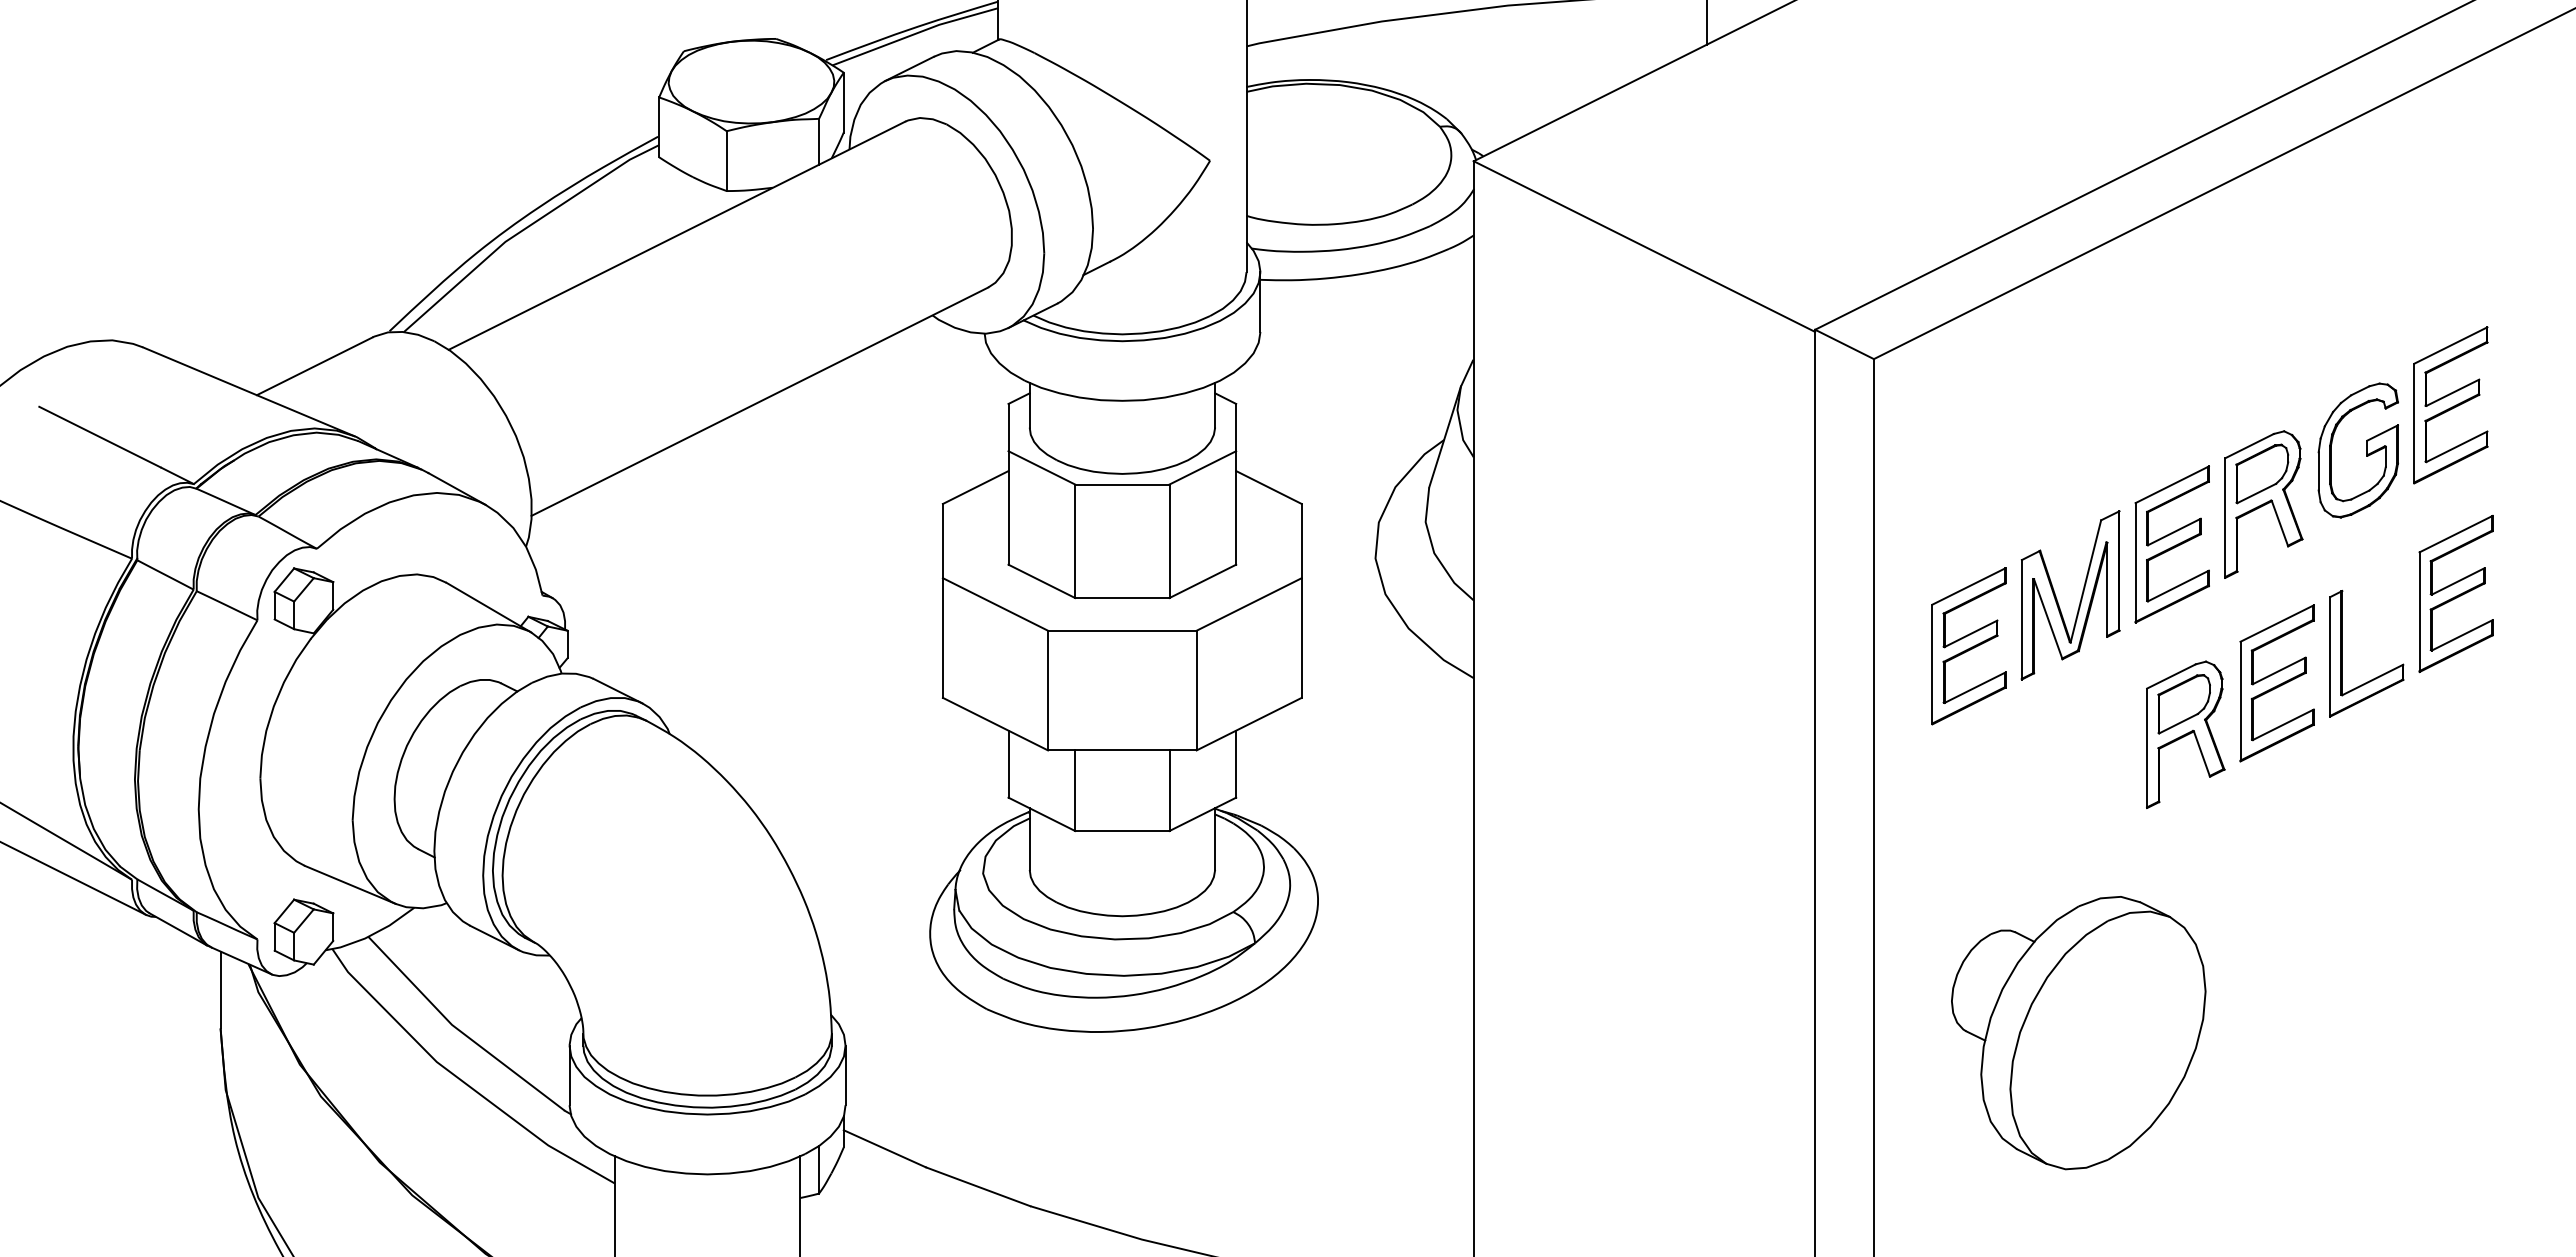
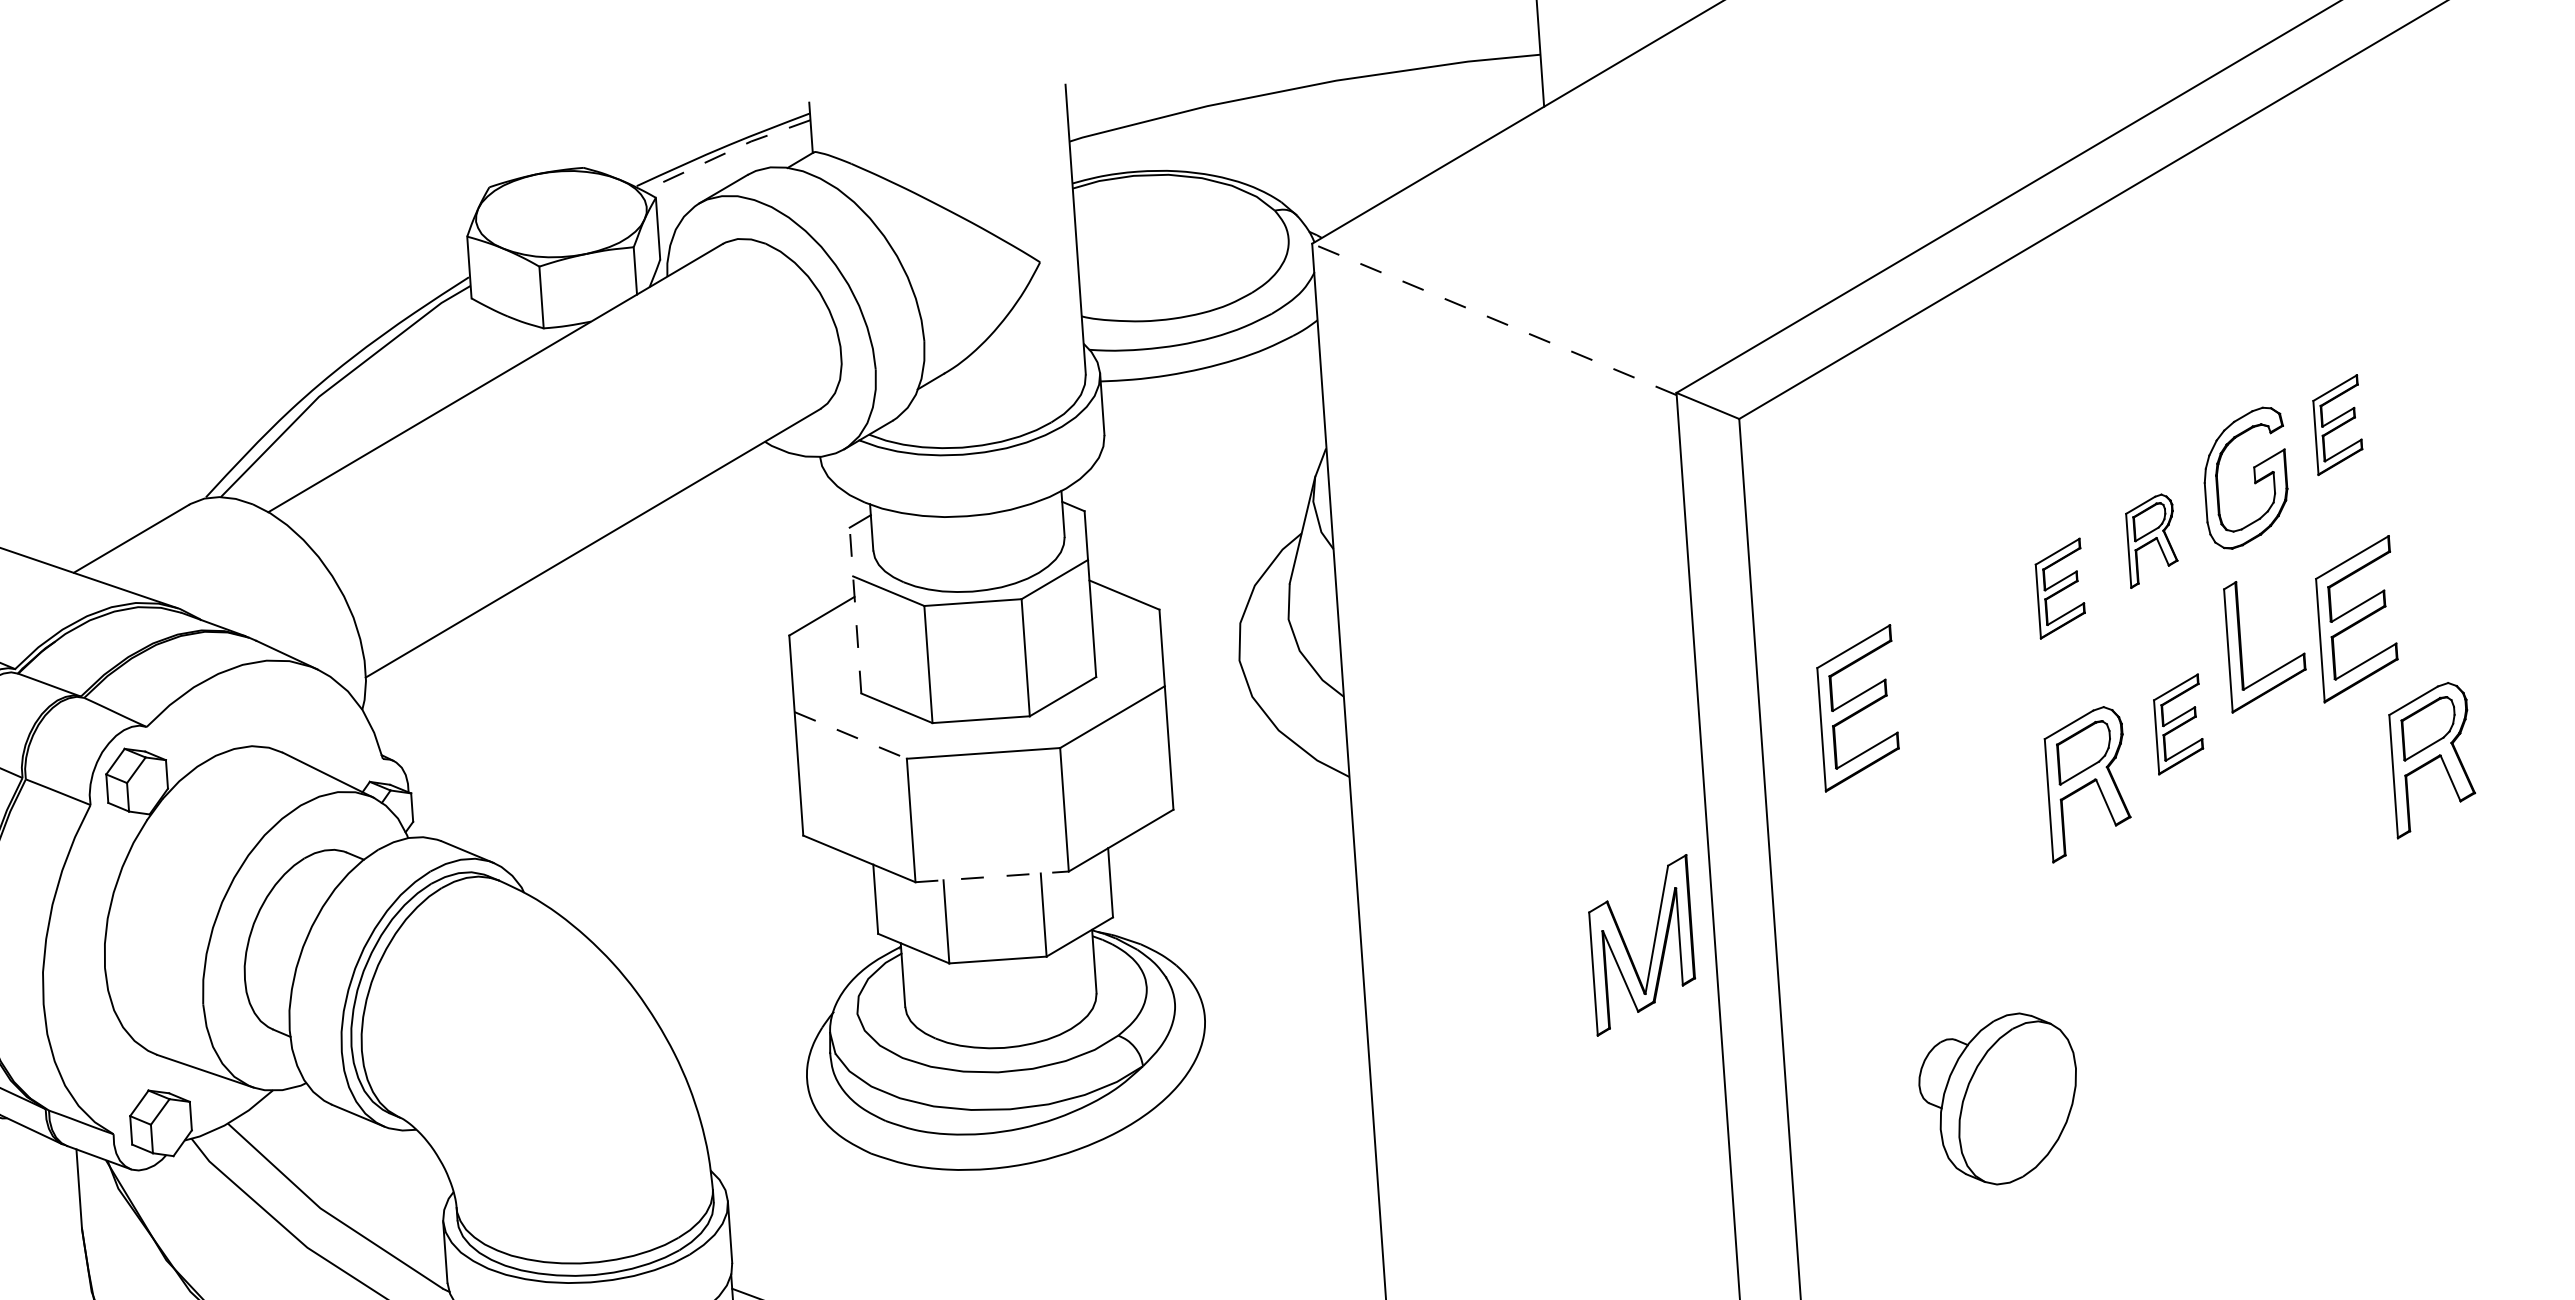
line: (915, 33) -> (727, 152), solid -> dashed
line: (1644, 246) -> (1494, 319), solid -> dashed
part: (2450, 405) -> (2337, 425), size x0.6
line: (1008, 483) -> (855, 609), solid -> dashed
part: (2263, 504) -> (2151, 540), size x0.6
part: (2171, 544) -> (2059, 588), size x0.6
part: (2080, 598) -> (1652, 947), moved
line: (995, 604) -> (850, 735), solid -> dashed
part: (2342, 653) -> (2240, 646), moved
part: (2276, 683) -> (2177, 724), size x0.6
part: (2519, 734) -> (2432, 759), added
line: (1122, 750) -> (992, 876), solid -> dashed
part: (2078, 1033) -> (1998, 1099), size x0.6

